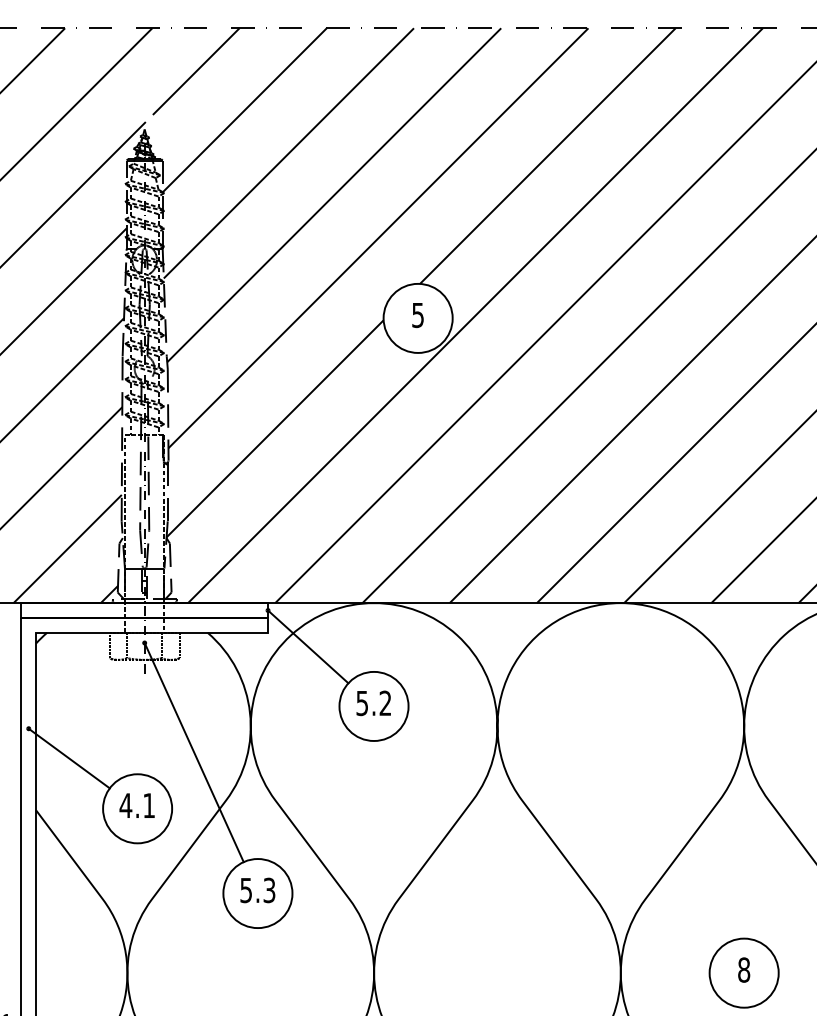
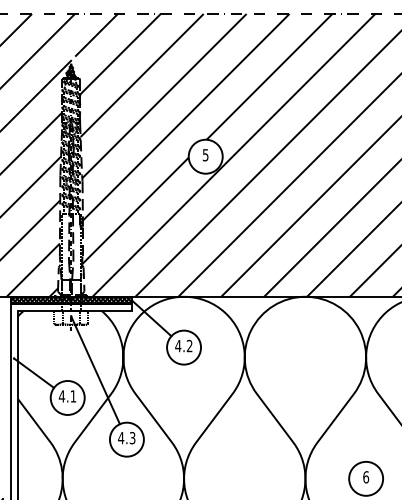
hatch: (143, 610) -> (70, 300), added
text: (362, 704) -> (178, 346), 5.2 -> 4.2
text: (246, 891) -> (121, 438), 5.3 -> 4.3
text: (742, 970) -> (365, 477), 8 -> 6

